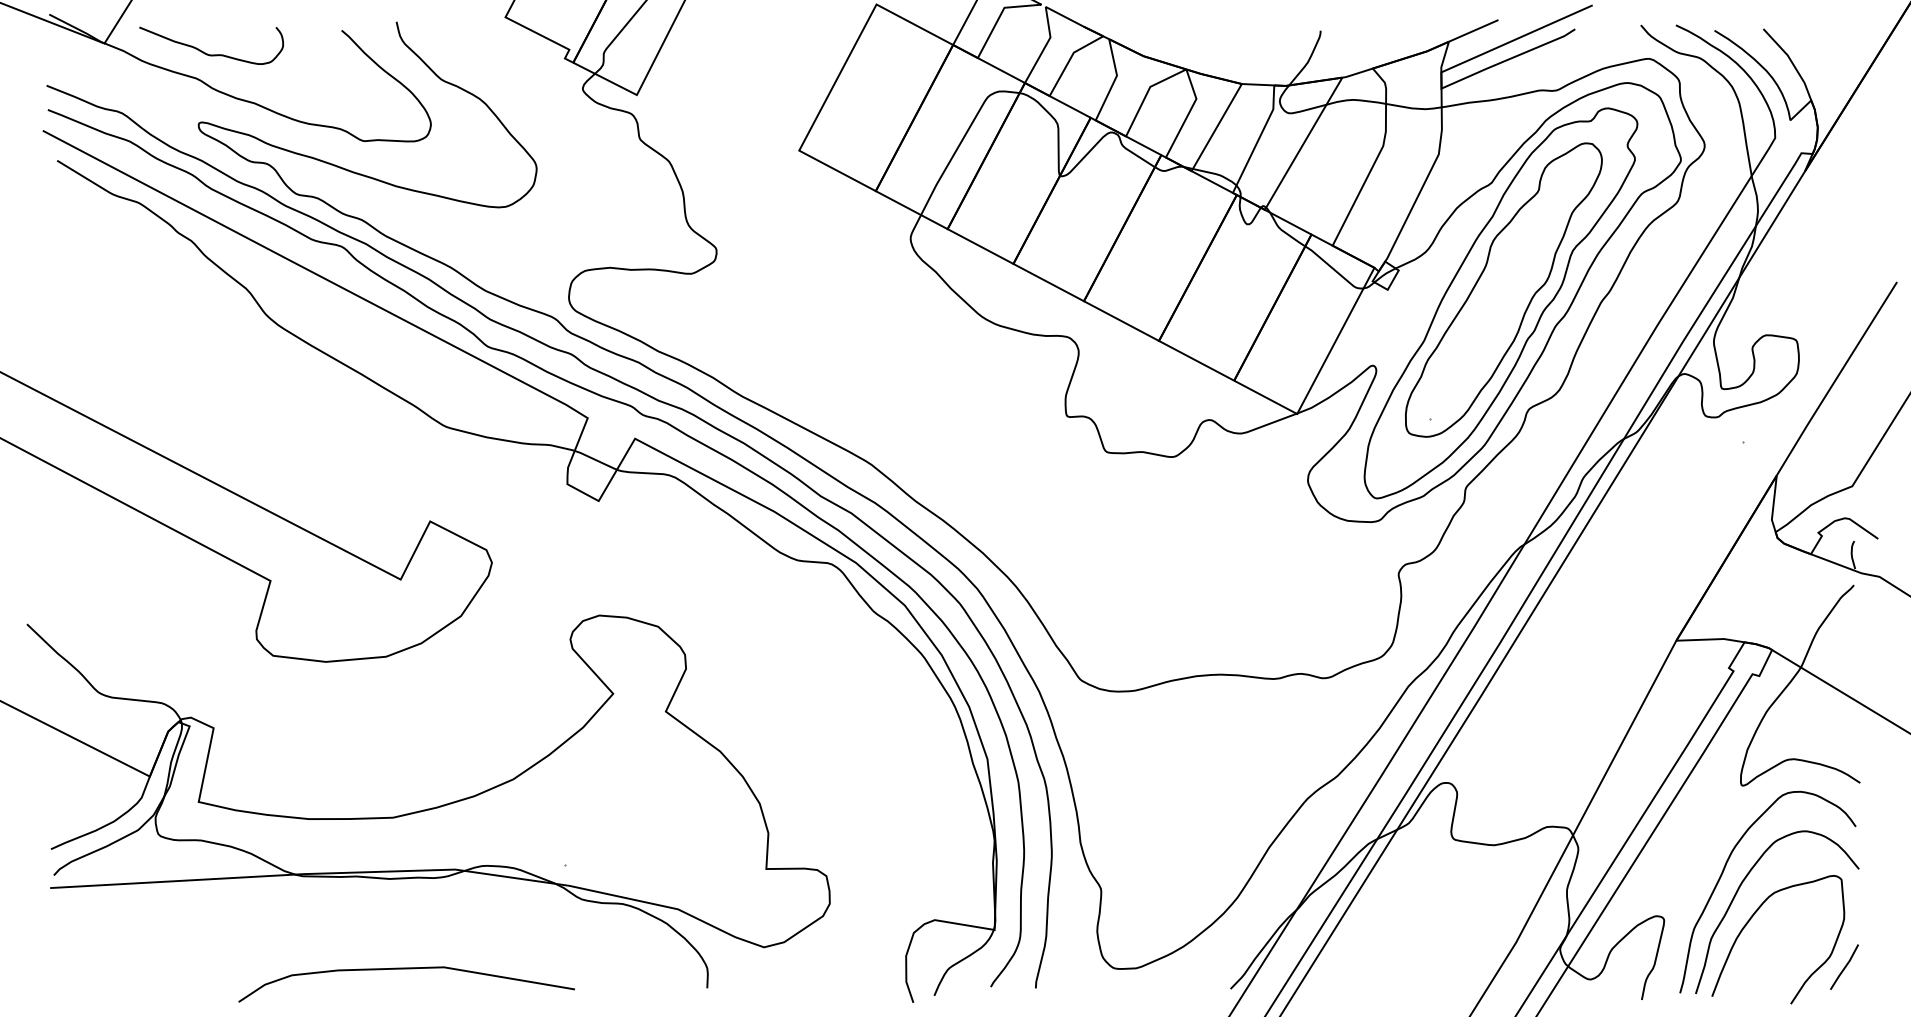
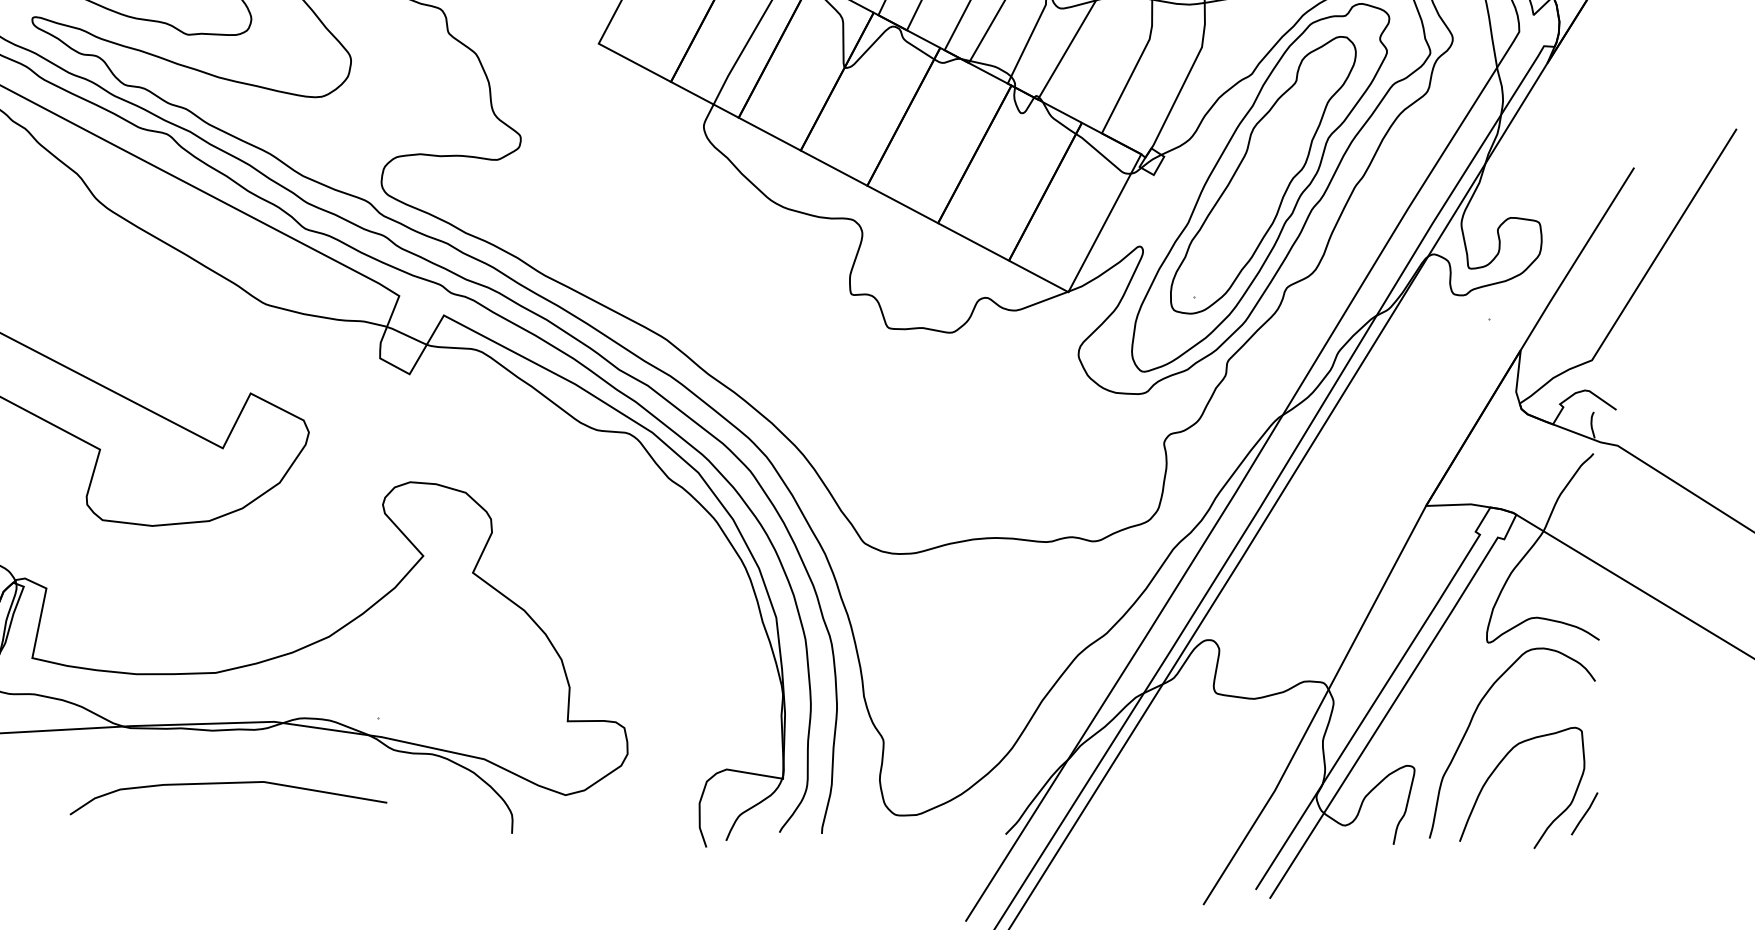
curve: (1737, 893) -> (1483, 744), removed
curve: (406, 969) -> (228, 784), moved

